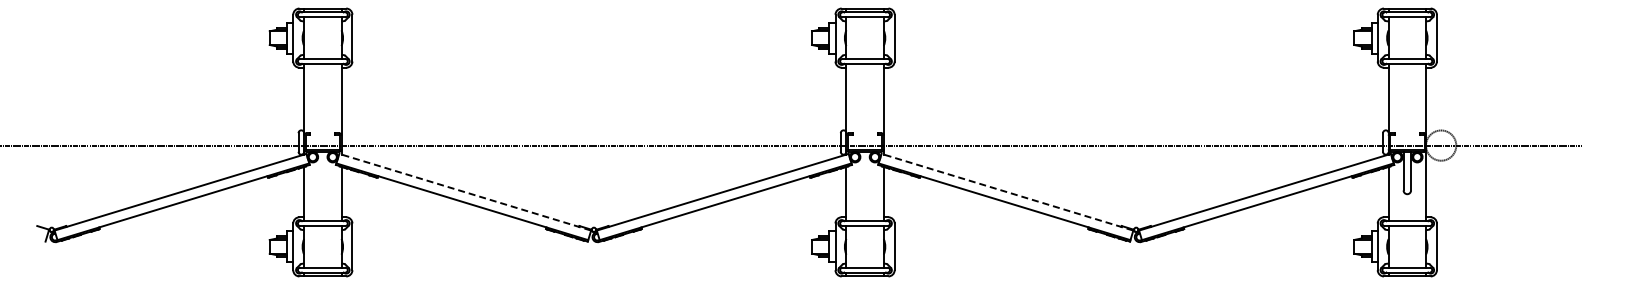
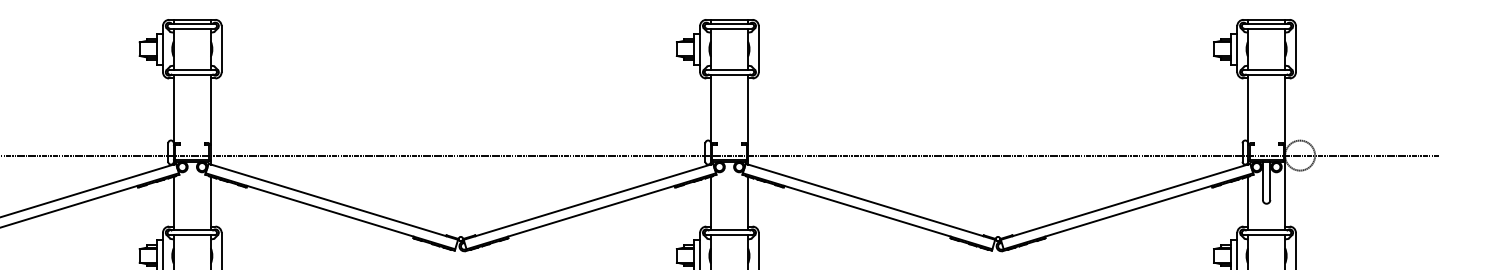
line: (465, 192) -> (333, 202), dashed -> solid
line: (1007, 192) -> (870, 202), dashed -> solid

